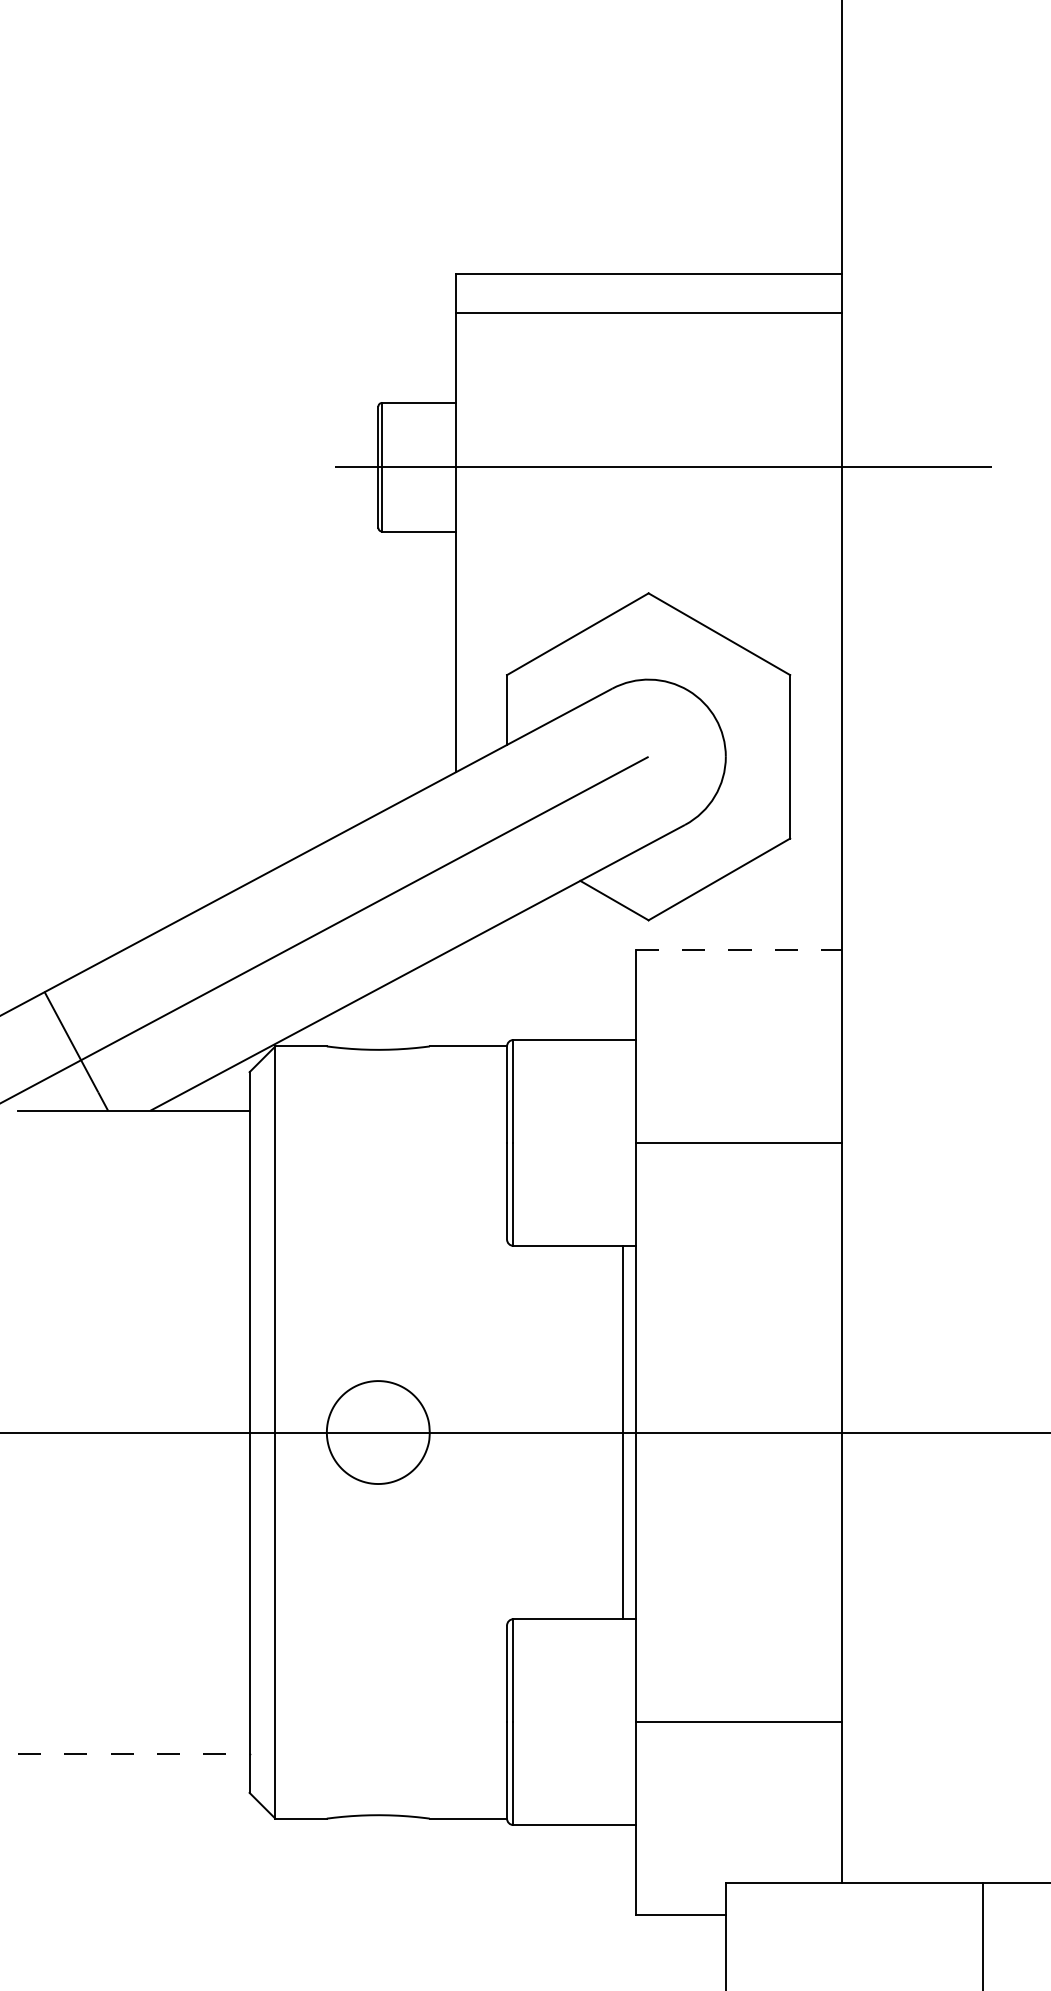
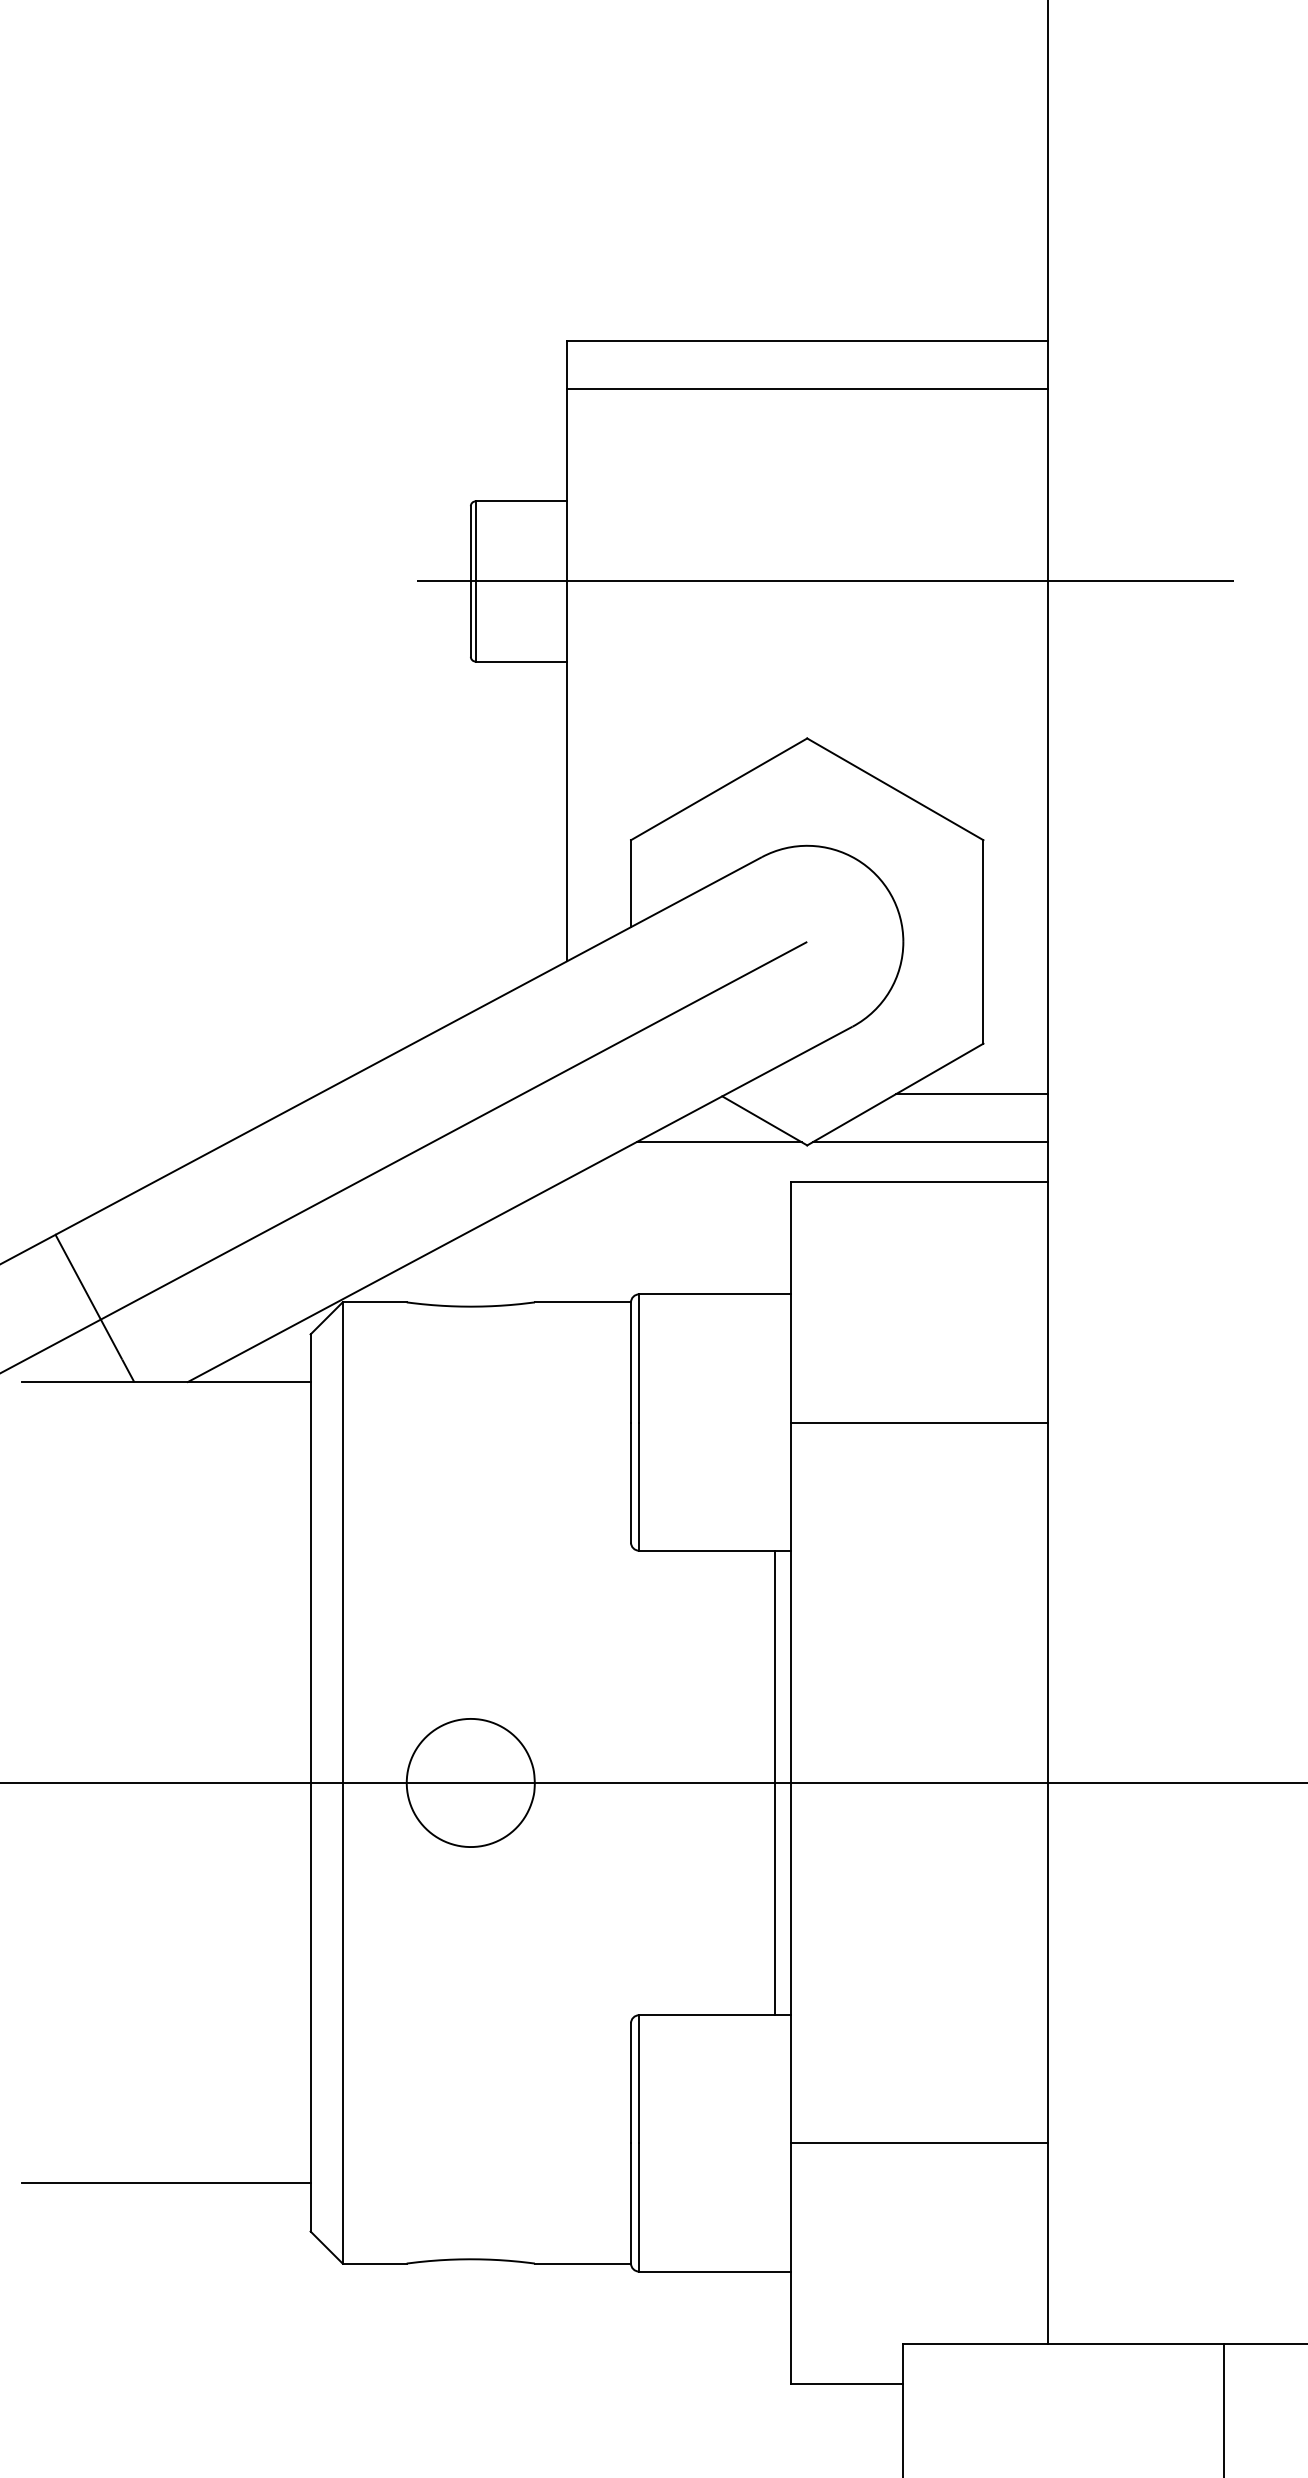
line: (780, 879) -> (971, 1094), added
line: (577, 917) -> (718, 1141), added
line: (747, 917) -> (930, 1141), added
line: (738, 949) -> (919, 1181), dashed -> solid
line: (133, 1754) -> (166, 2183), dashed -> solid

